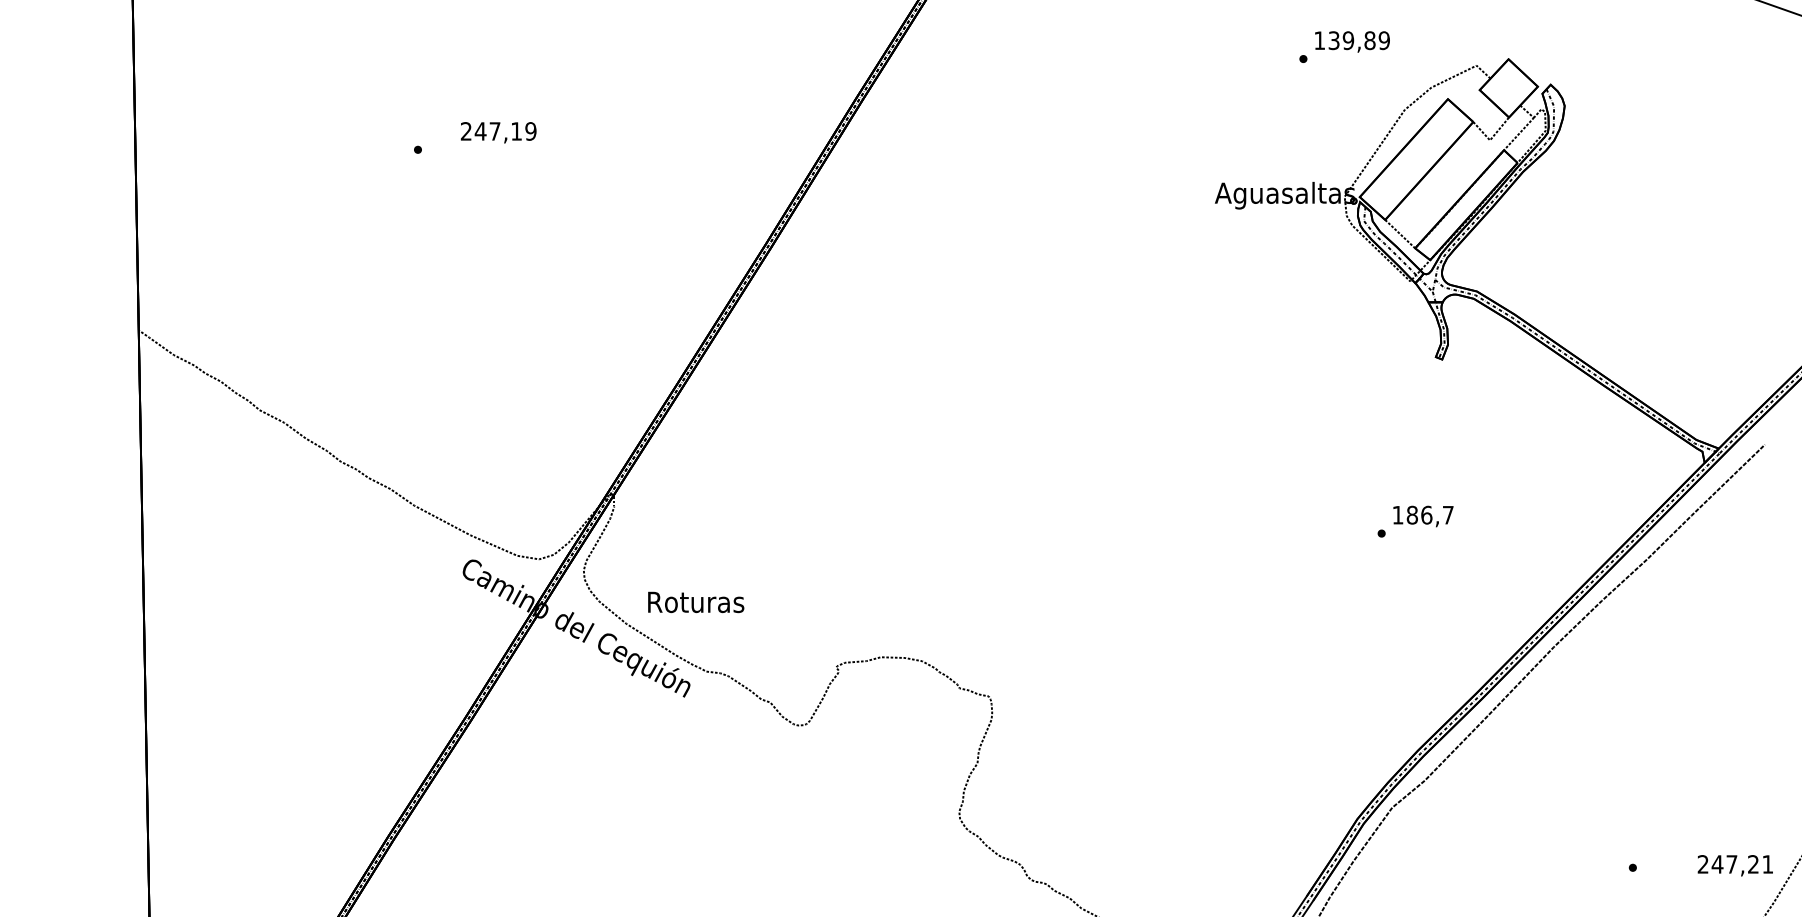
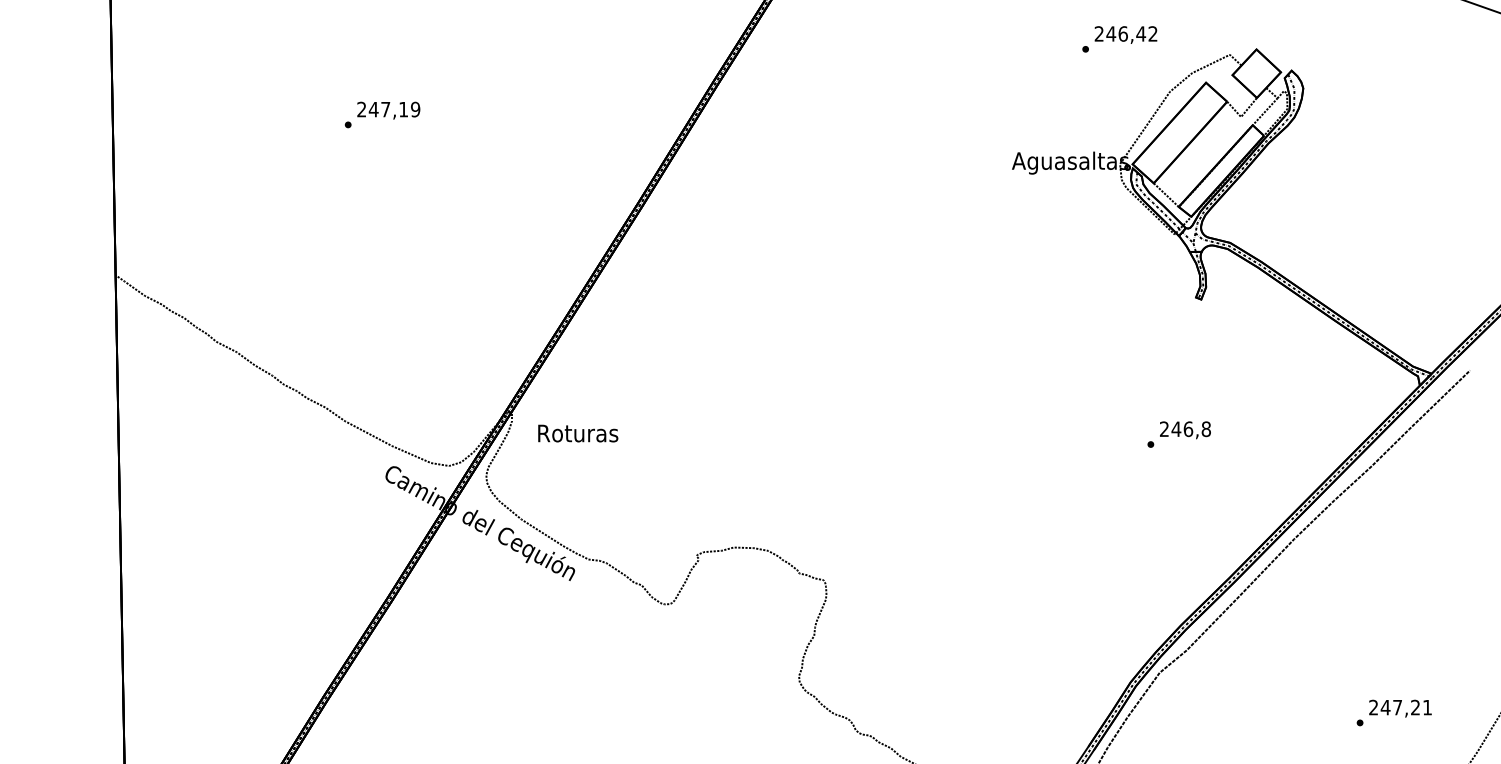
text: (1351, 40) -> (1125, 33), 139,89 -> 246,42
text: (498, 132) -> (388, 110), moved
text: (1422, 514) -> (1184, 428), 186,7 -> 246,8
text: (696, 602) -> (578, 433), moved
text: (1734, 865) -> (1399, 708), moved

